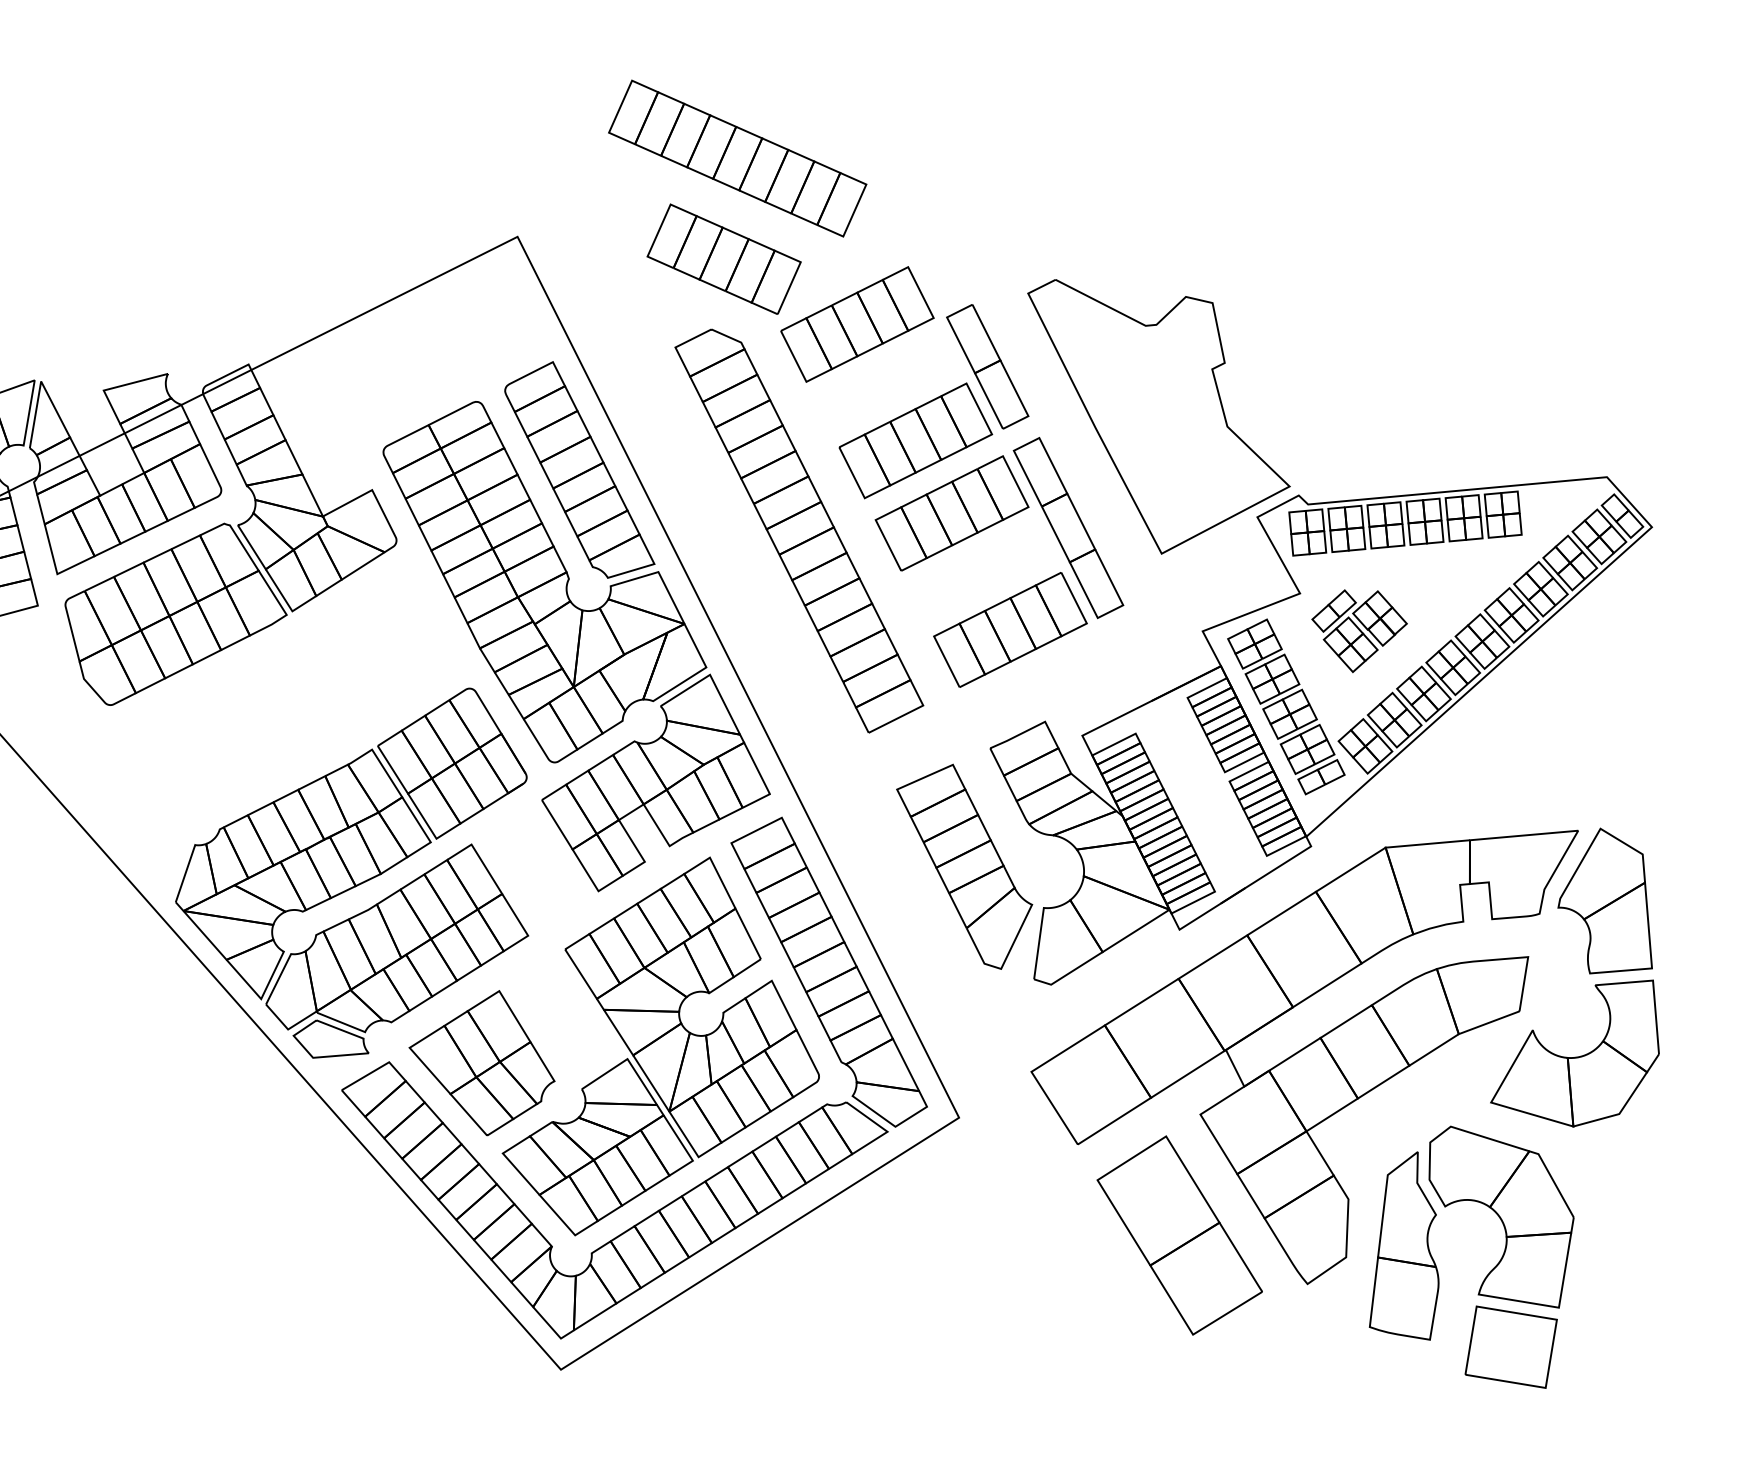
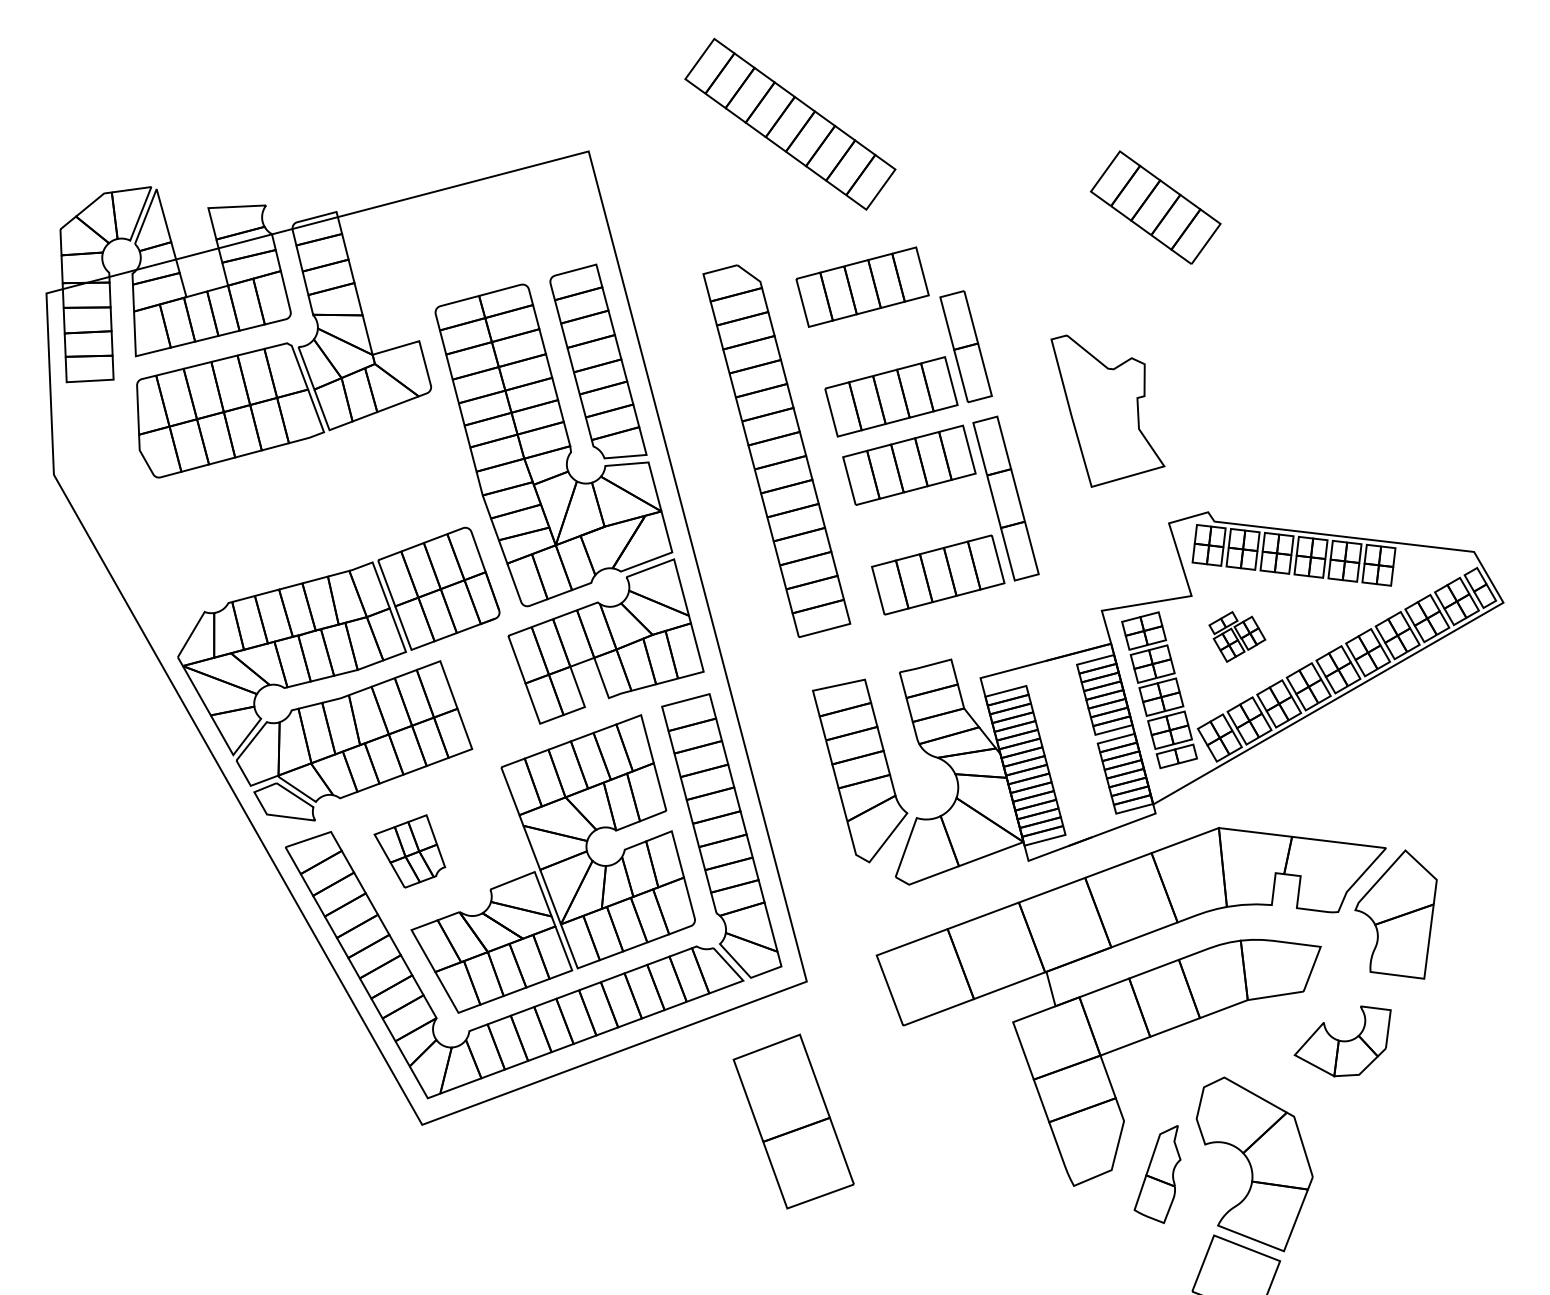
part: (723, 259) -> (1155, 207), moved
part: (1161, 406) -> (1107, 411), size x0.6
part: (1361, 628) -> (1237, 636), size x0.7
part: (1575, 1058) -> (1342, 1041), size x0.6
part: (481, 1065) -> (409, 851), size x0.6
part: (1179, 1235) -> (793, 1121), moved
part: (1398, 1251) -> (1157, 1174), size x0.6

